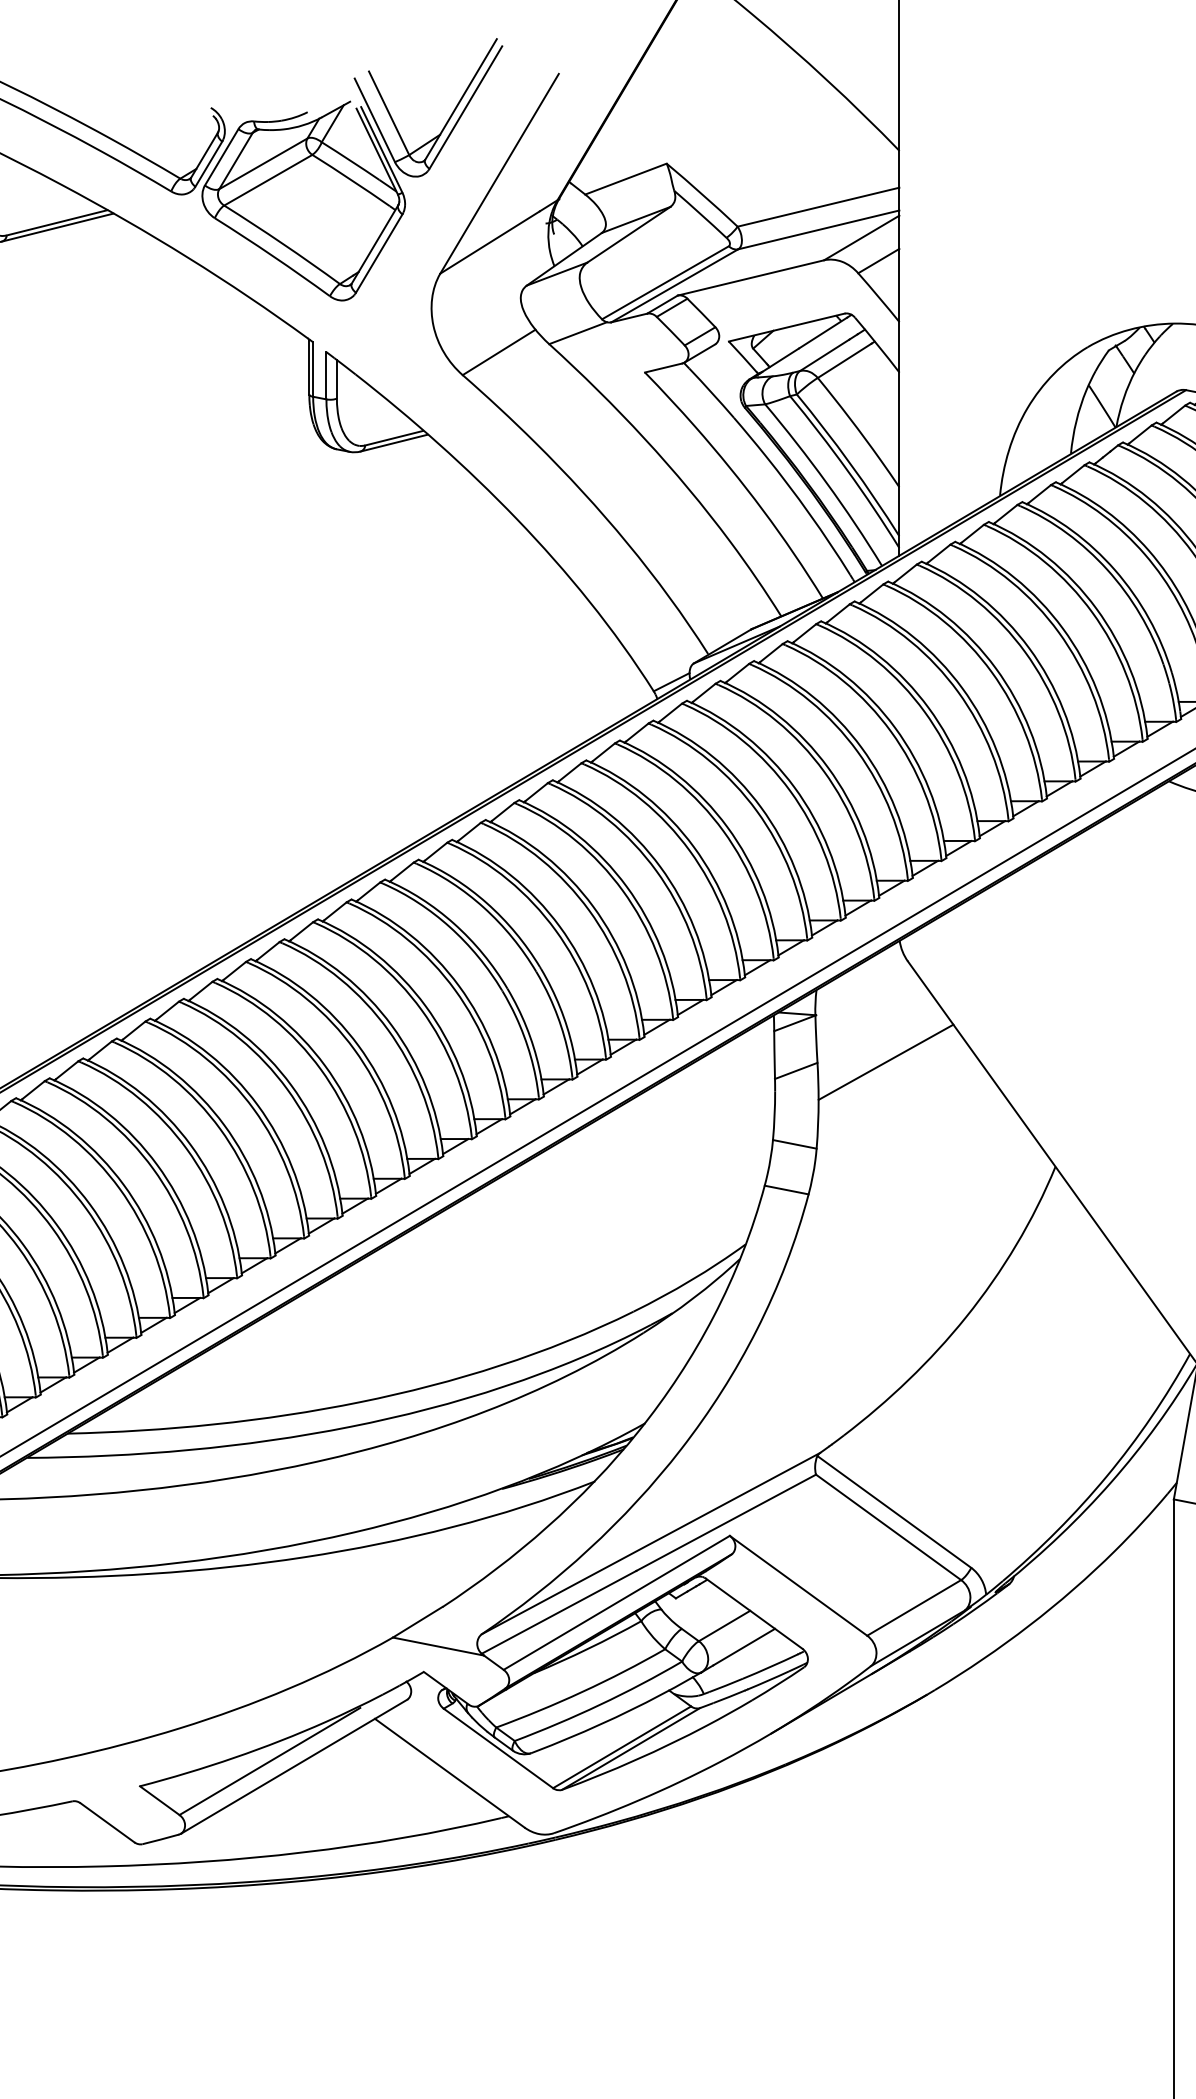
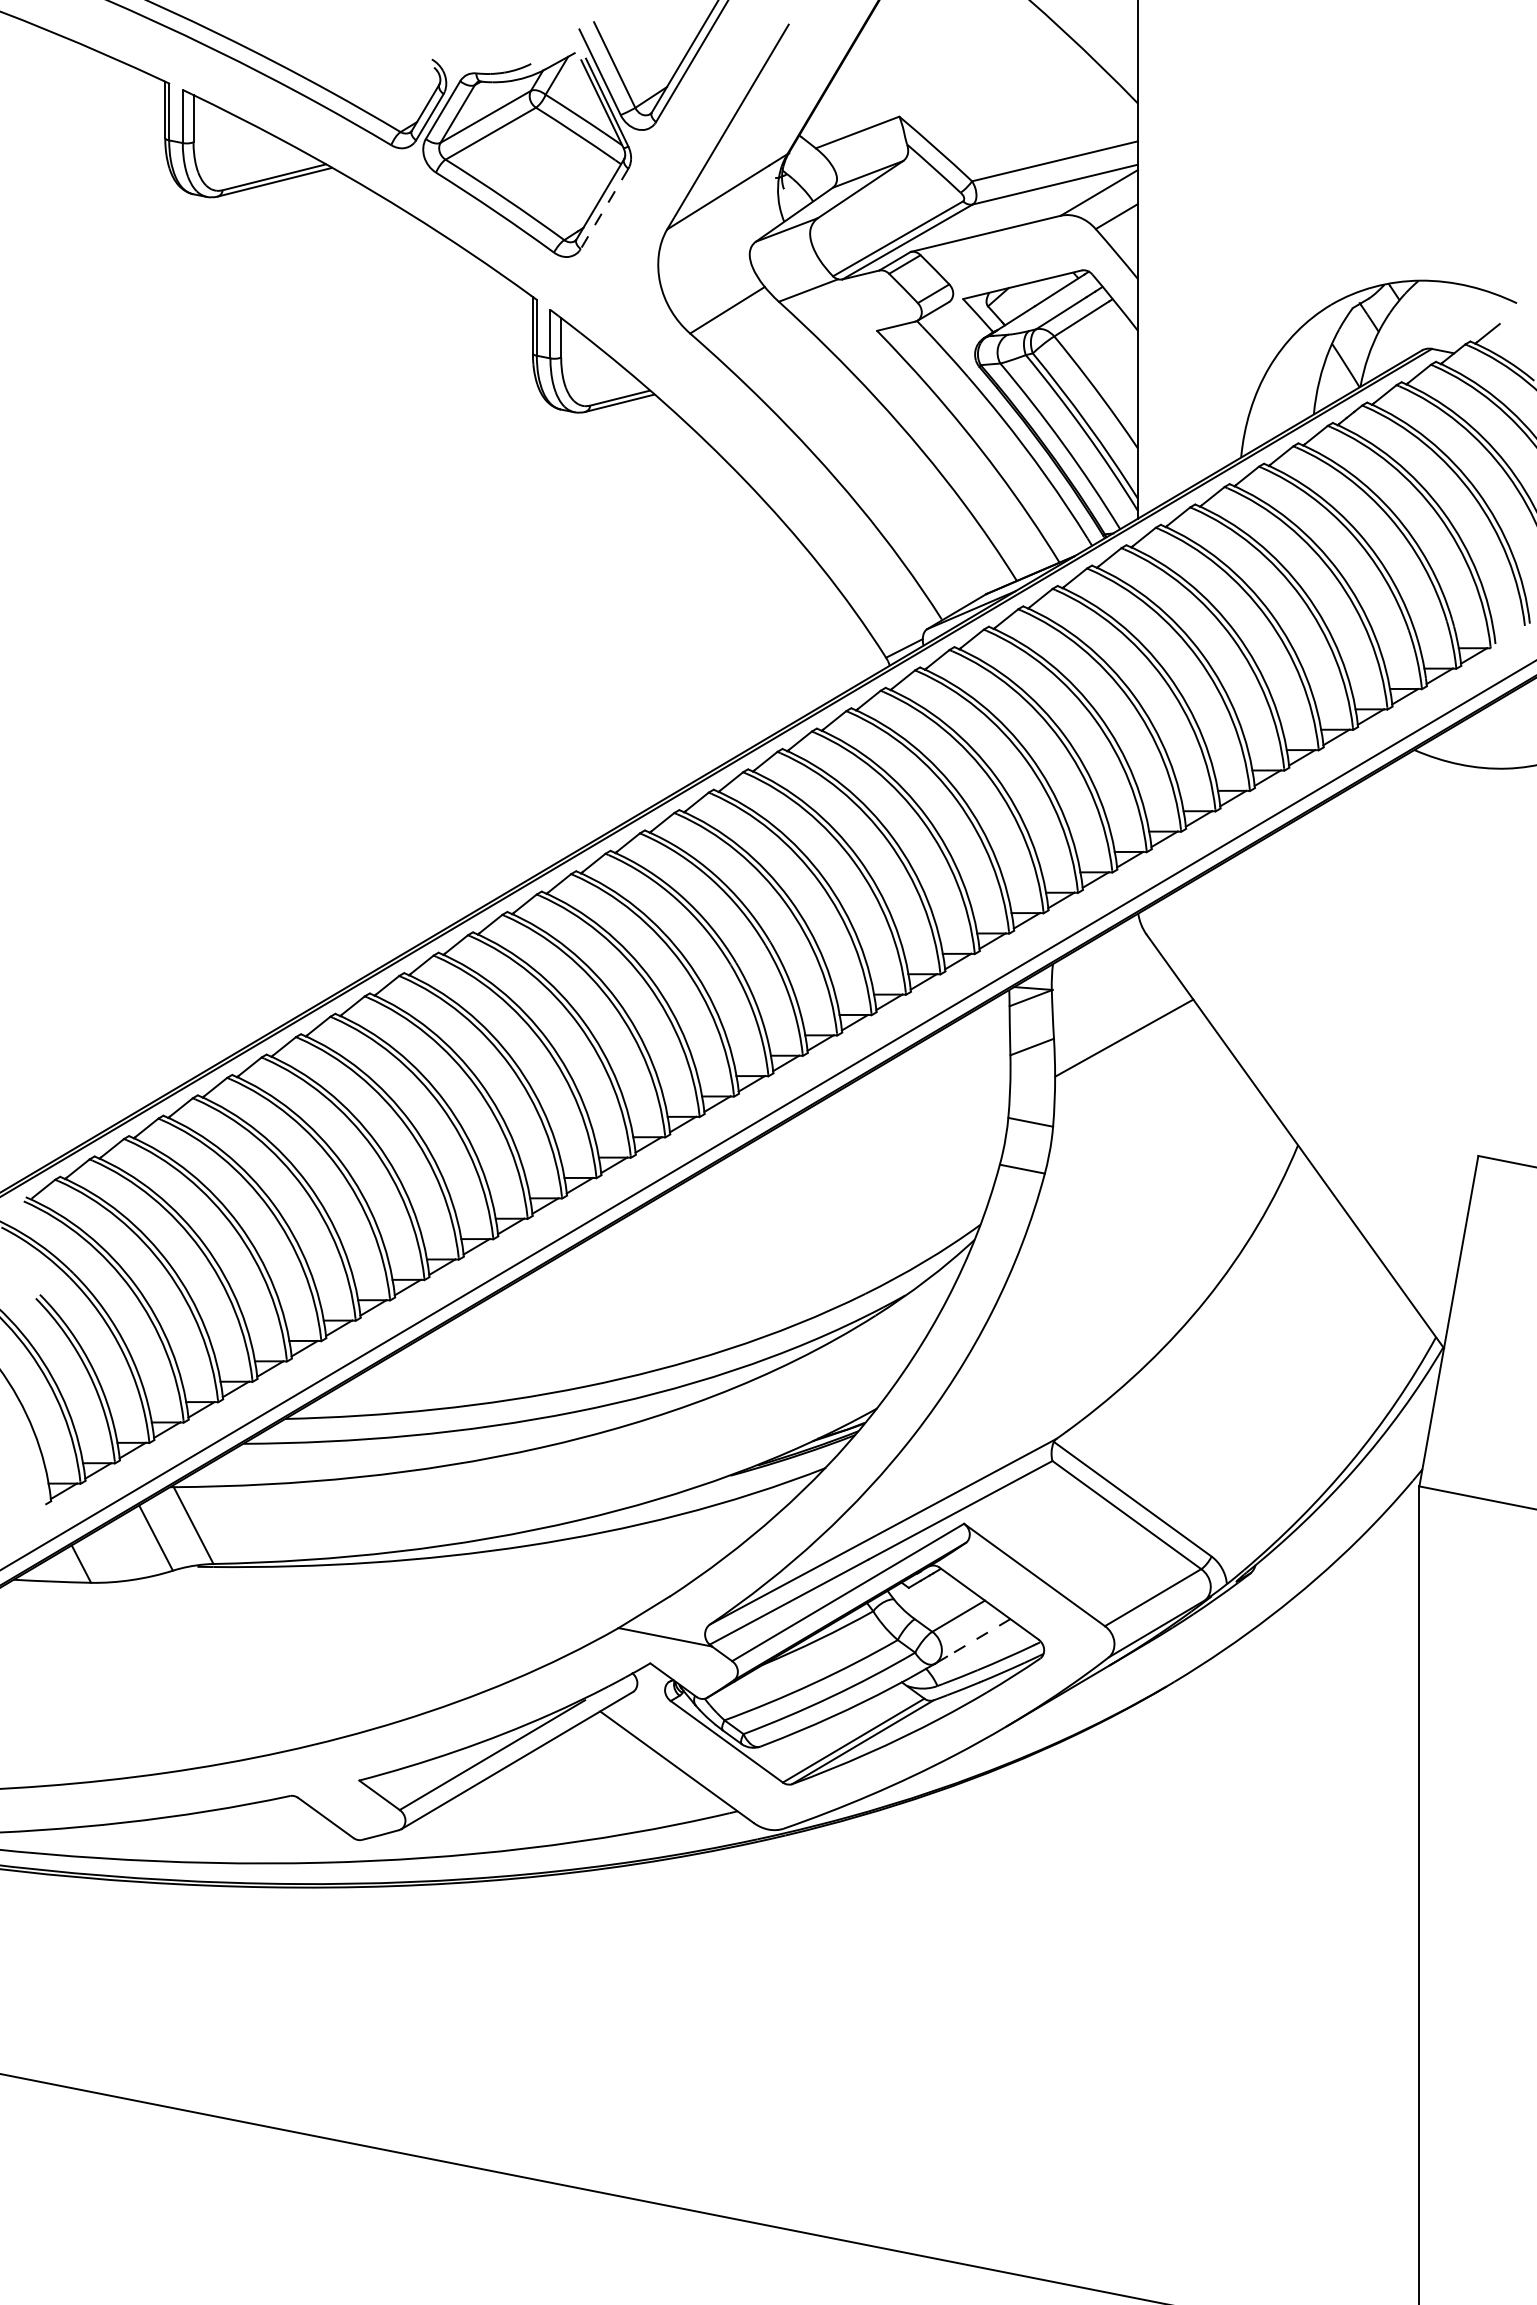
line: (379, 253) -> (604, 208), solid -> dashed
line: (743, 1646) -> (978, 1637), solid -> dashed

